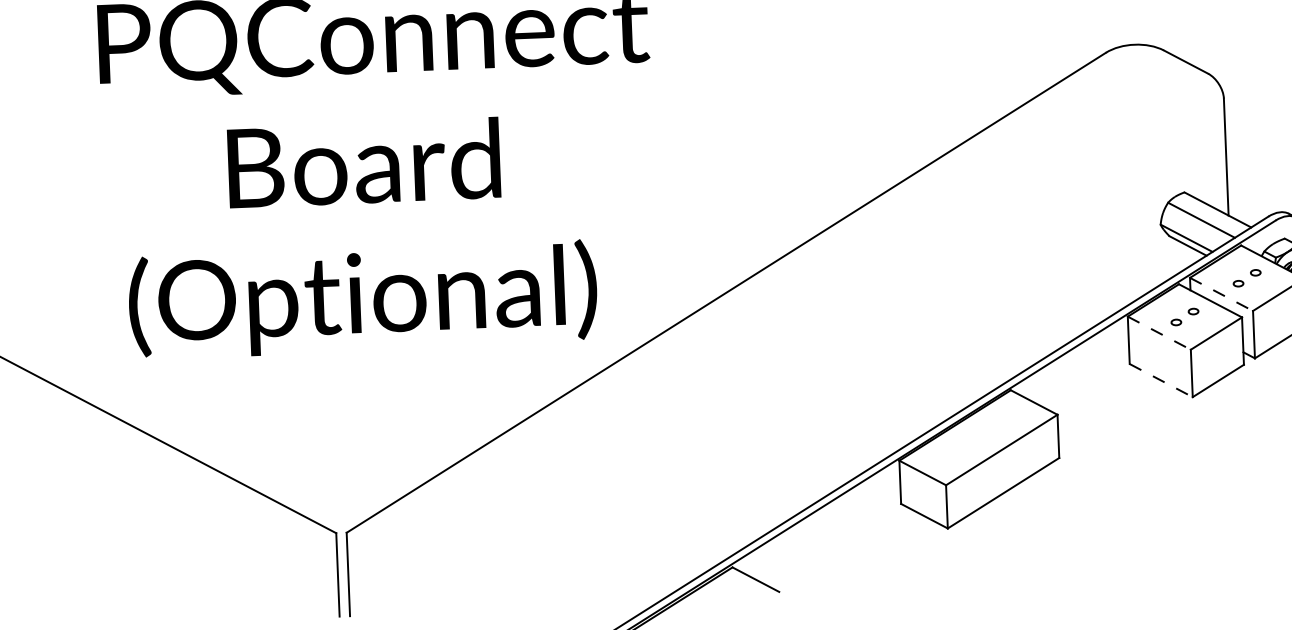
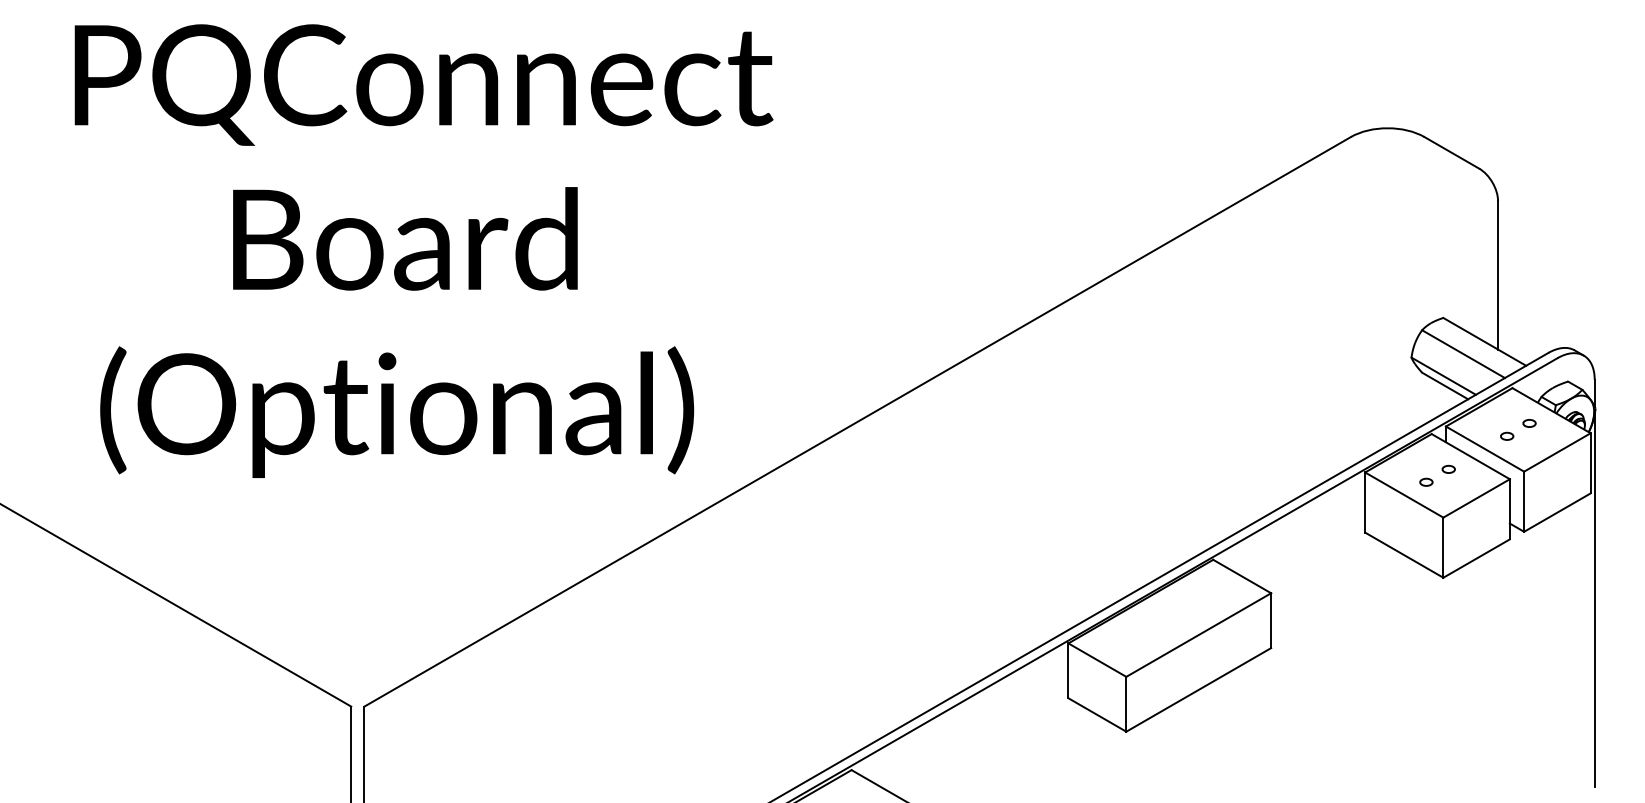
line: (1221, 294) -> (1485, 449), dashed -> solid
line: (1159, 333) -> (1404, 495), dashed -> solid
line: (1161, 380) -> (1404, 555), dashed -> solid

